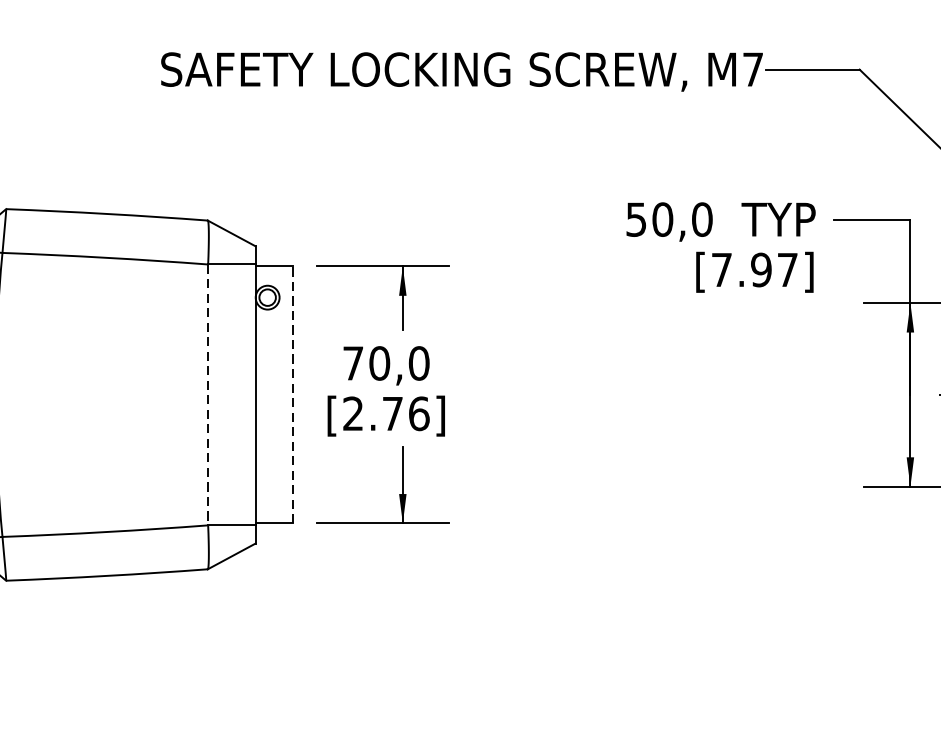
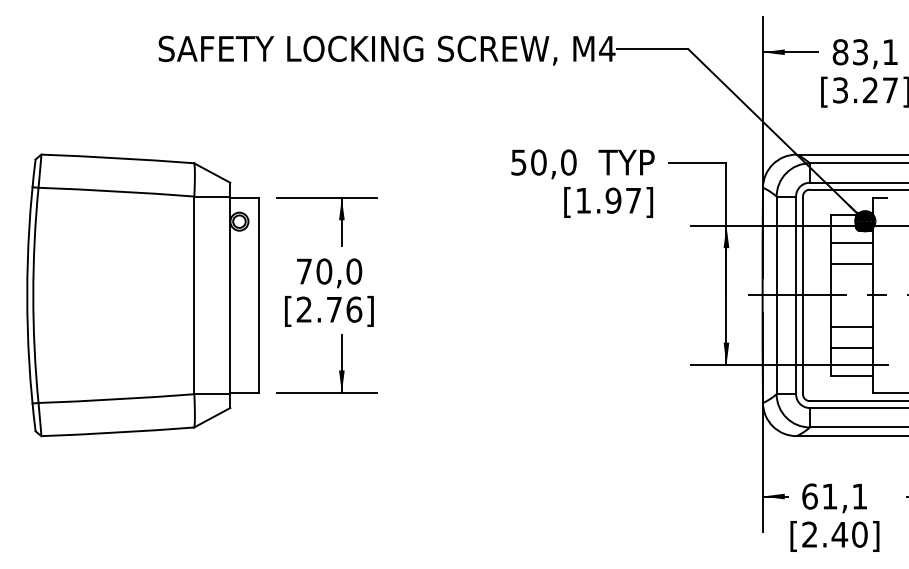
text: (753, 69) -> (607, 48), M7 -> M4
text: (721, 269) -> (583, 200), [7.97] -> [1.97]
line: (292, 393) -> (258, 294), dashed -> solid
line: (208, 395) -> (194, 295), dashed -> solid

